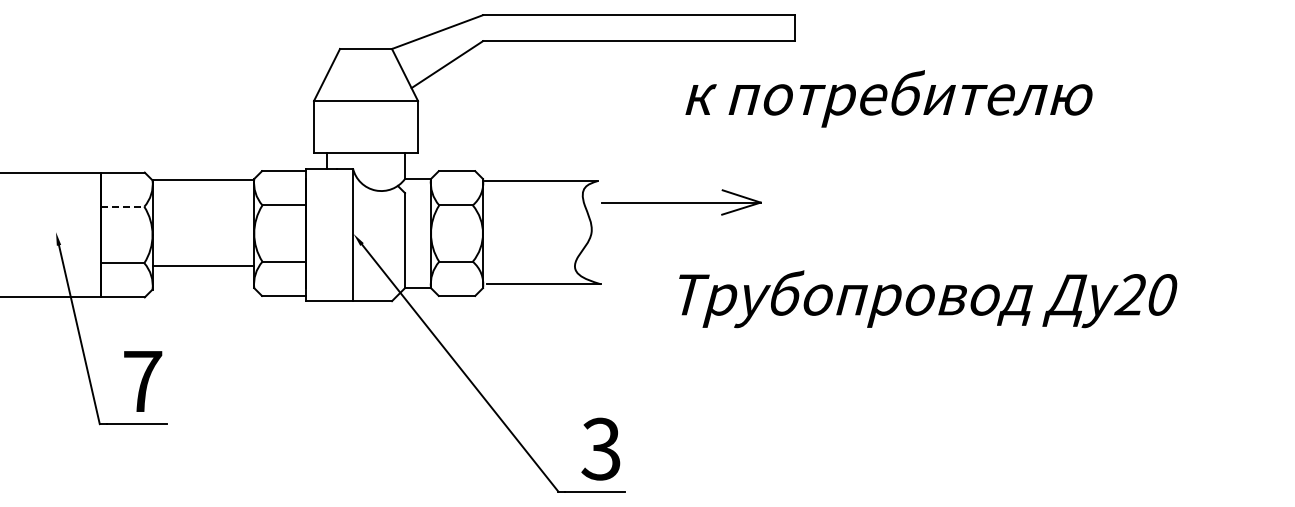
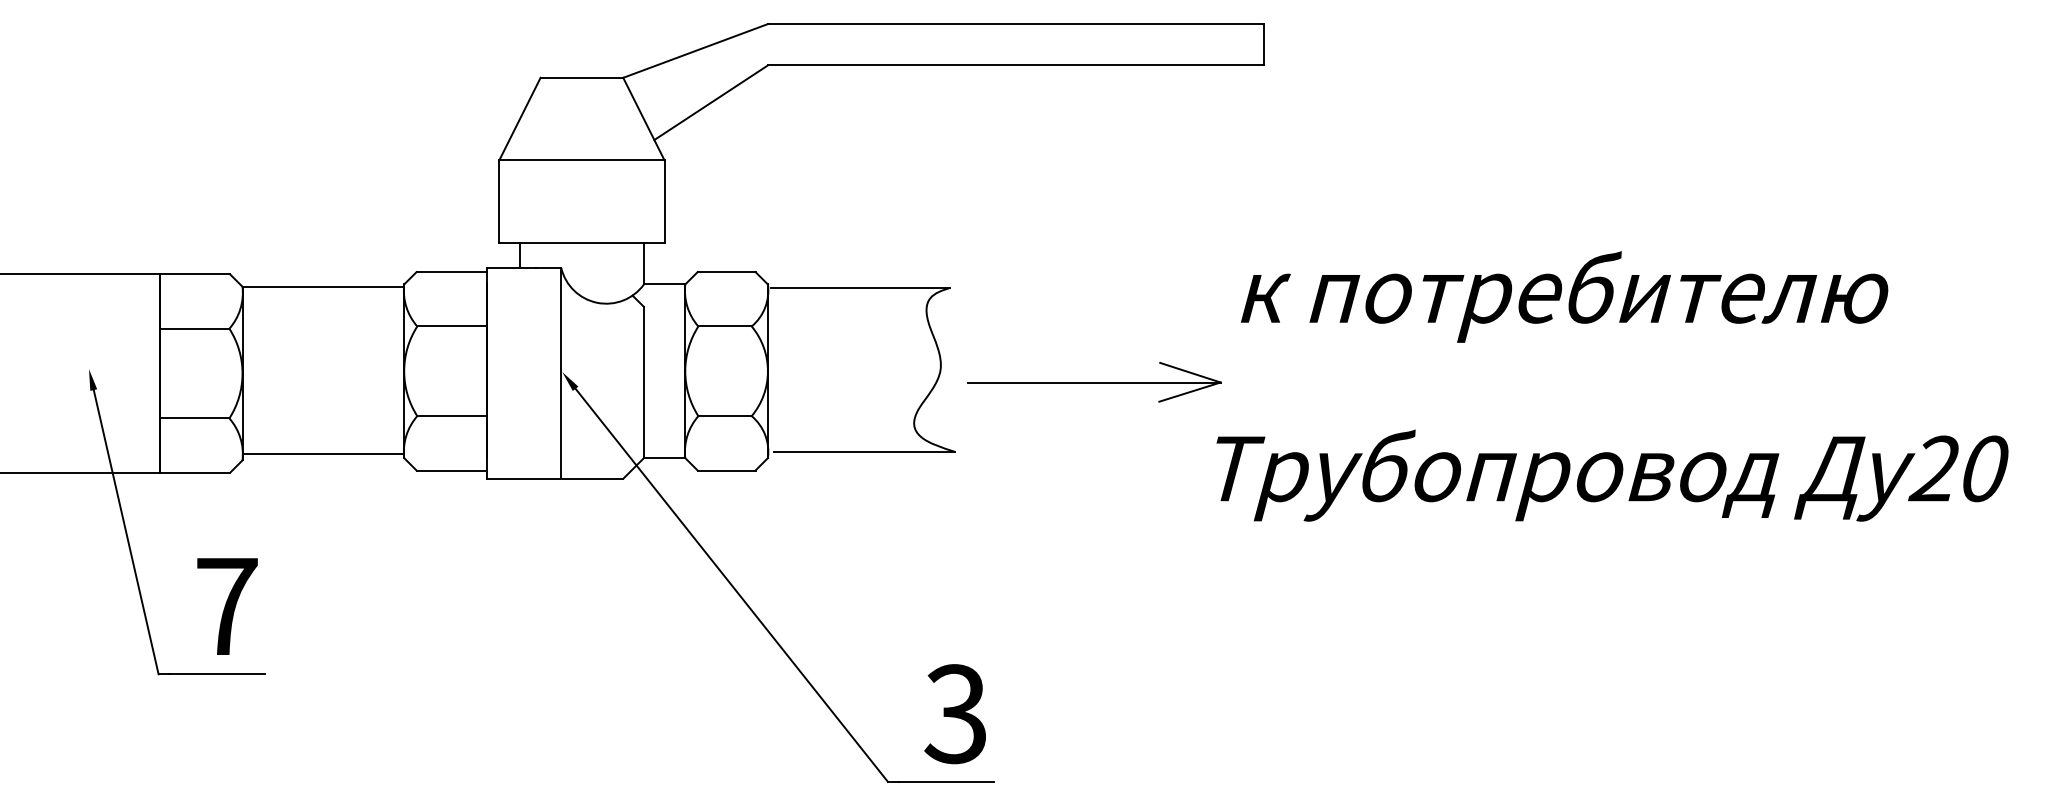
text: (888, 98) -> (1563, 296), moved
part: (681, 202) -> (1094, 382), moved
line: (122, 206) -> (194, 328), dashed -> solid
line: (203, 265) -> (323, 453), moved
text: (928, 299) -> (1613, 476), moved

